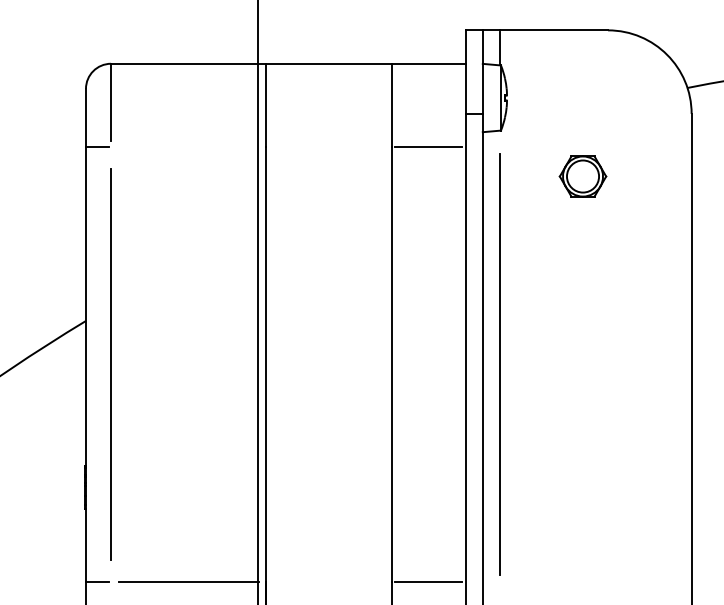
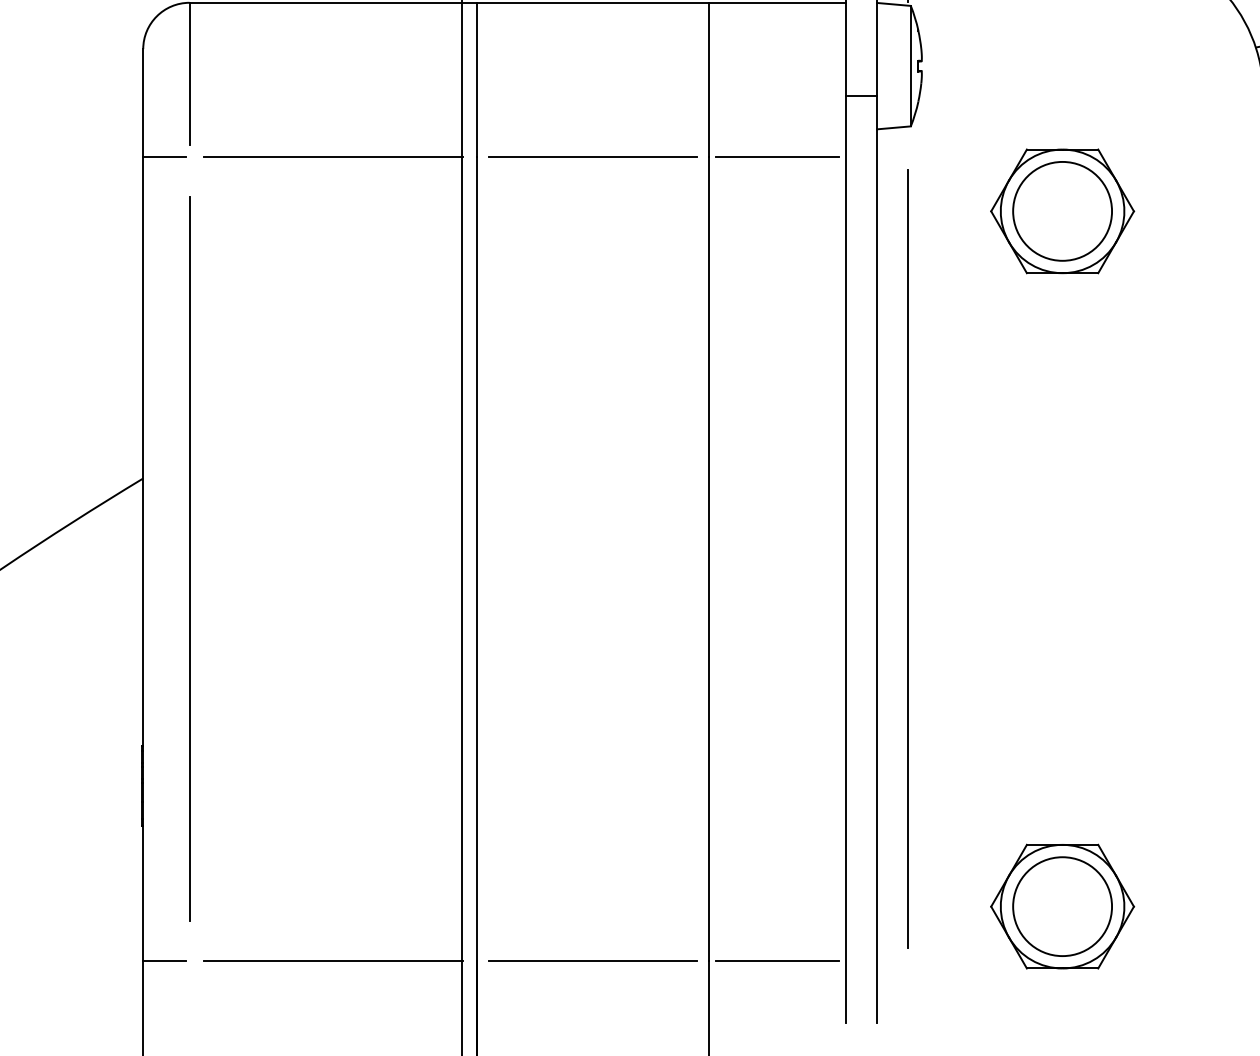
line: (188, 147) -> (332, 157), added
line: (328, 147) -> (591, 157), added
part: (582, 176) -> (1061, 211), size x1.67
part: (582, 552) -> (1061, 906), added
line: (328, 581) -> (591, 960), added

